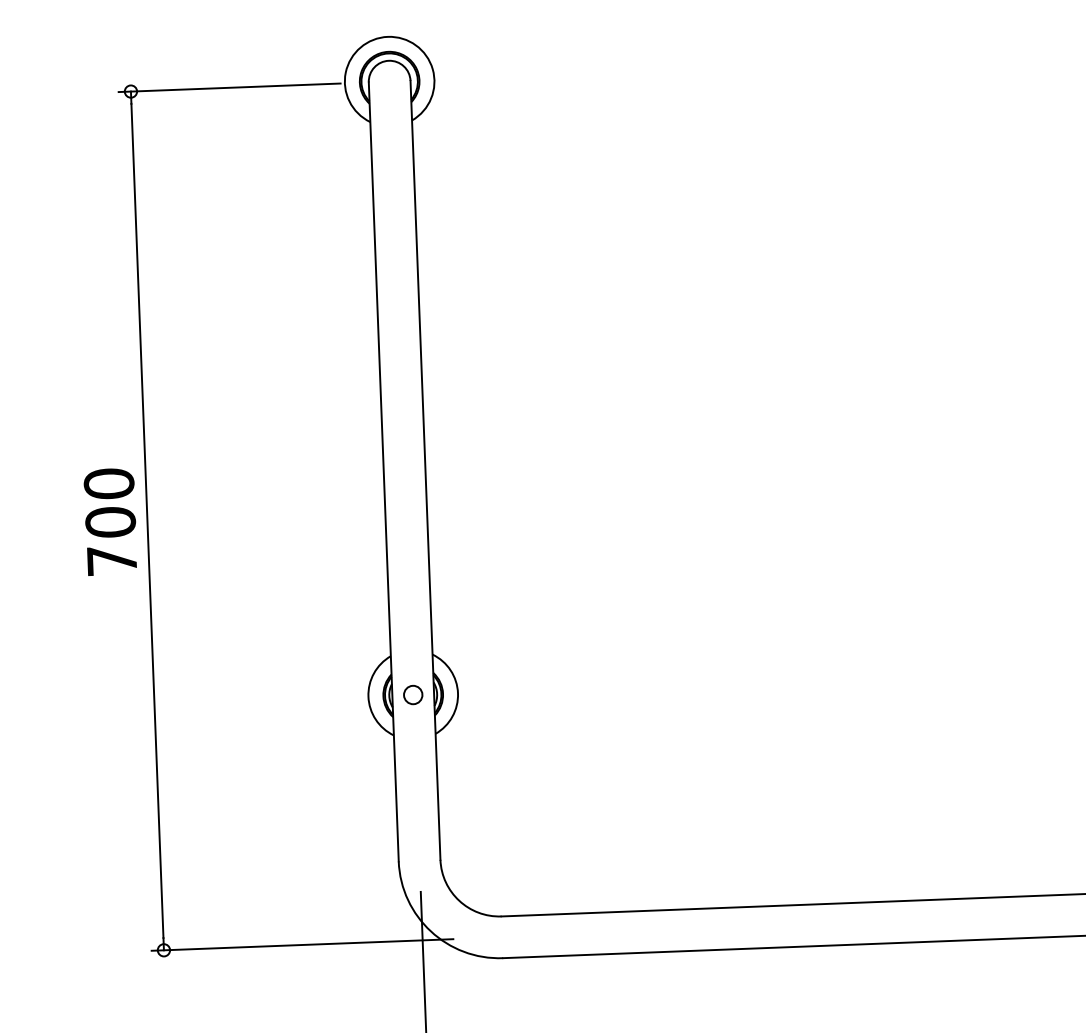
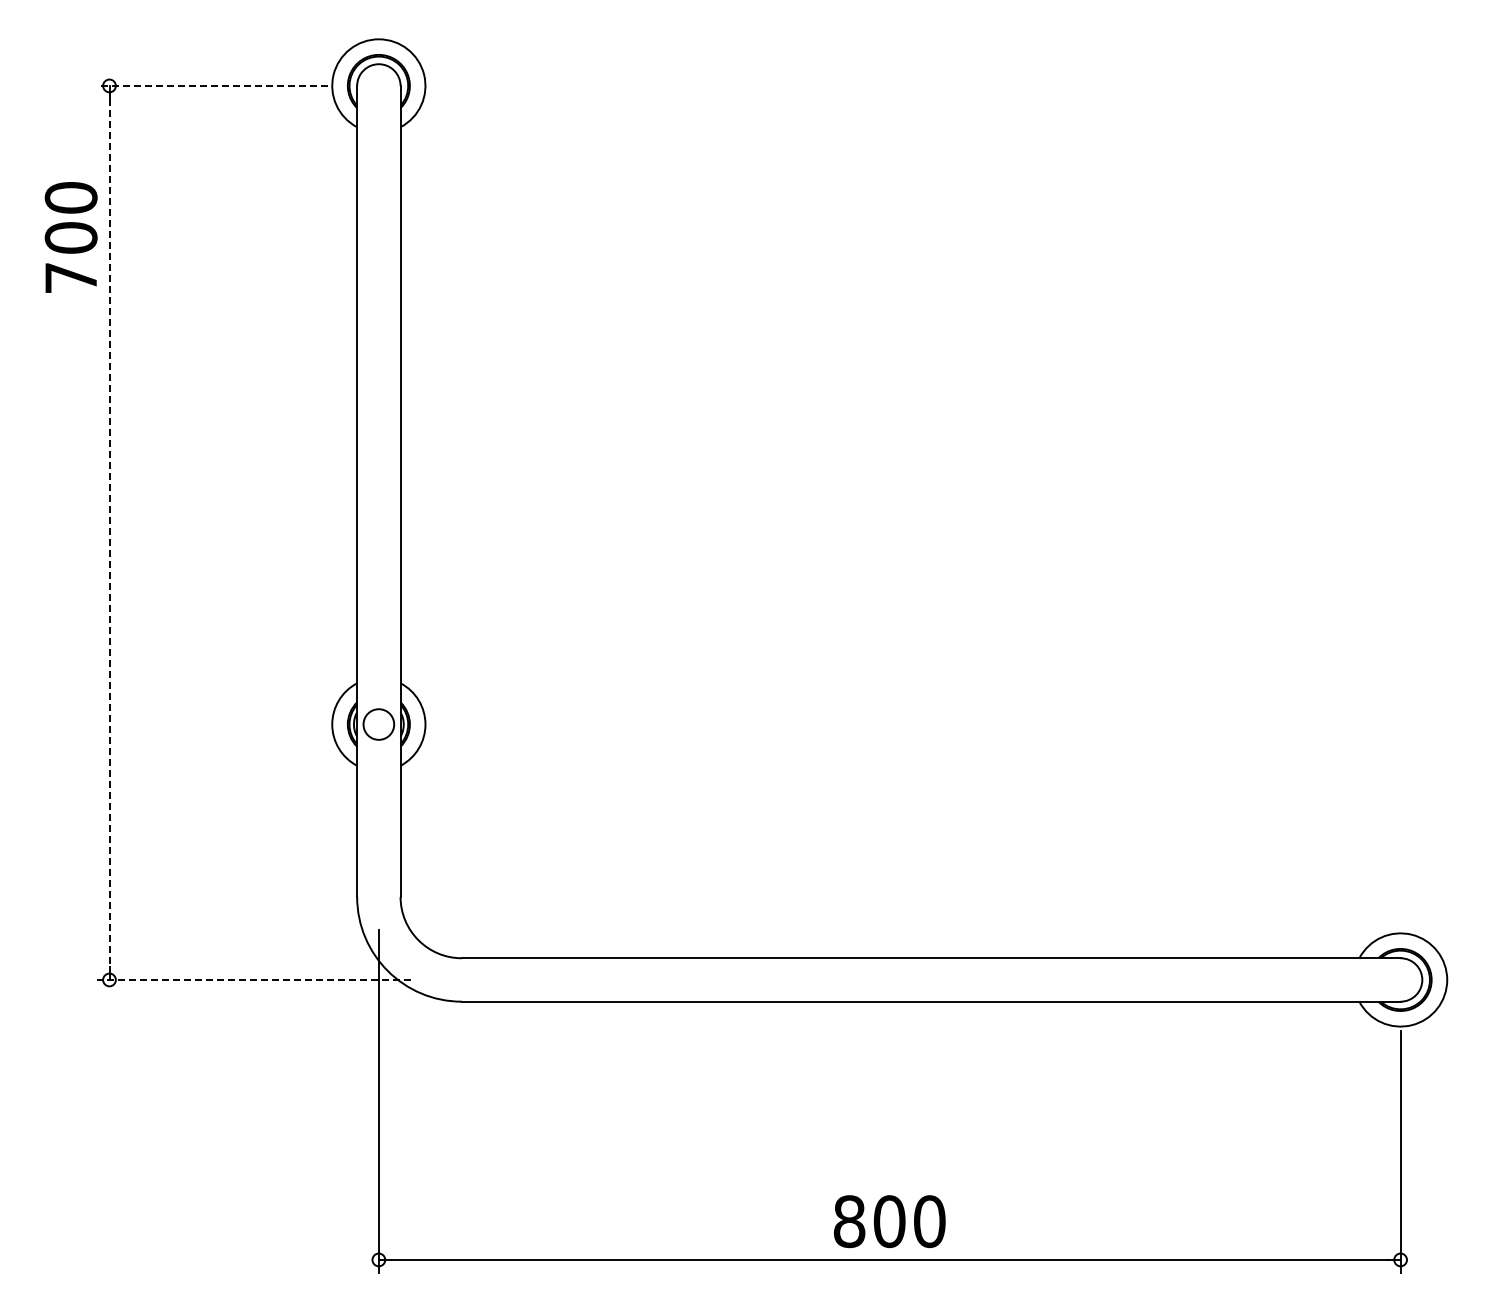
line: (229, 87) -> (212, 85), solid -> dashed
text: (109, 521) -> (70, 237), moved
line: (147, 521) -> (109, 533), solid -> dashed
circle: (412, 694) -> (378, 724), size x1.6
line: (302, 944) -> (253, 979), solid -> dashed

